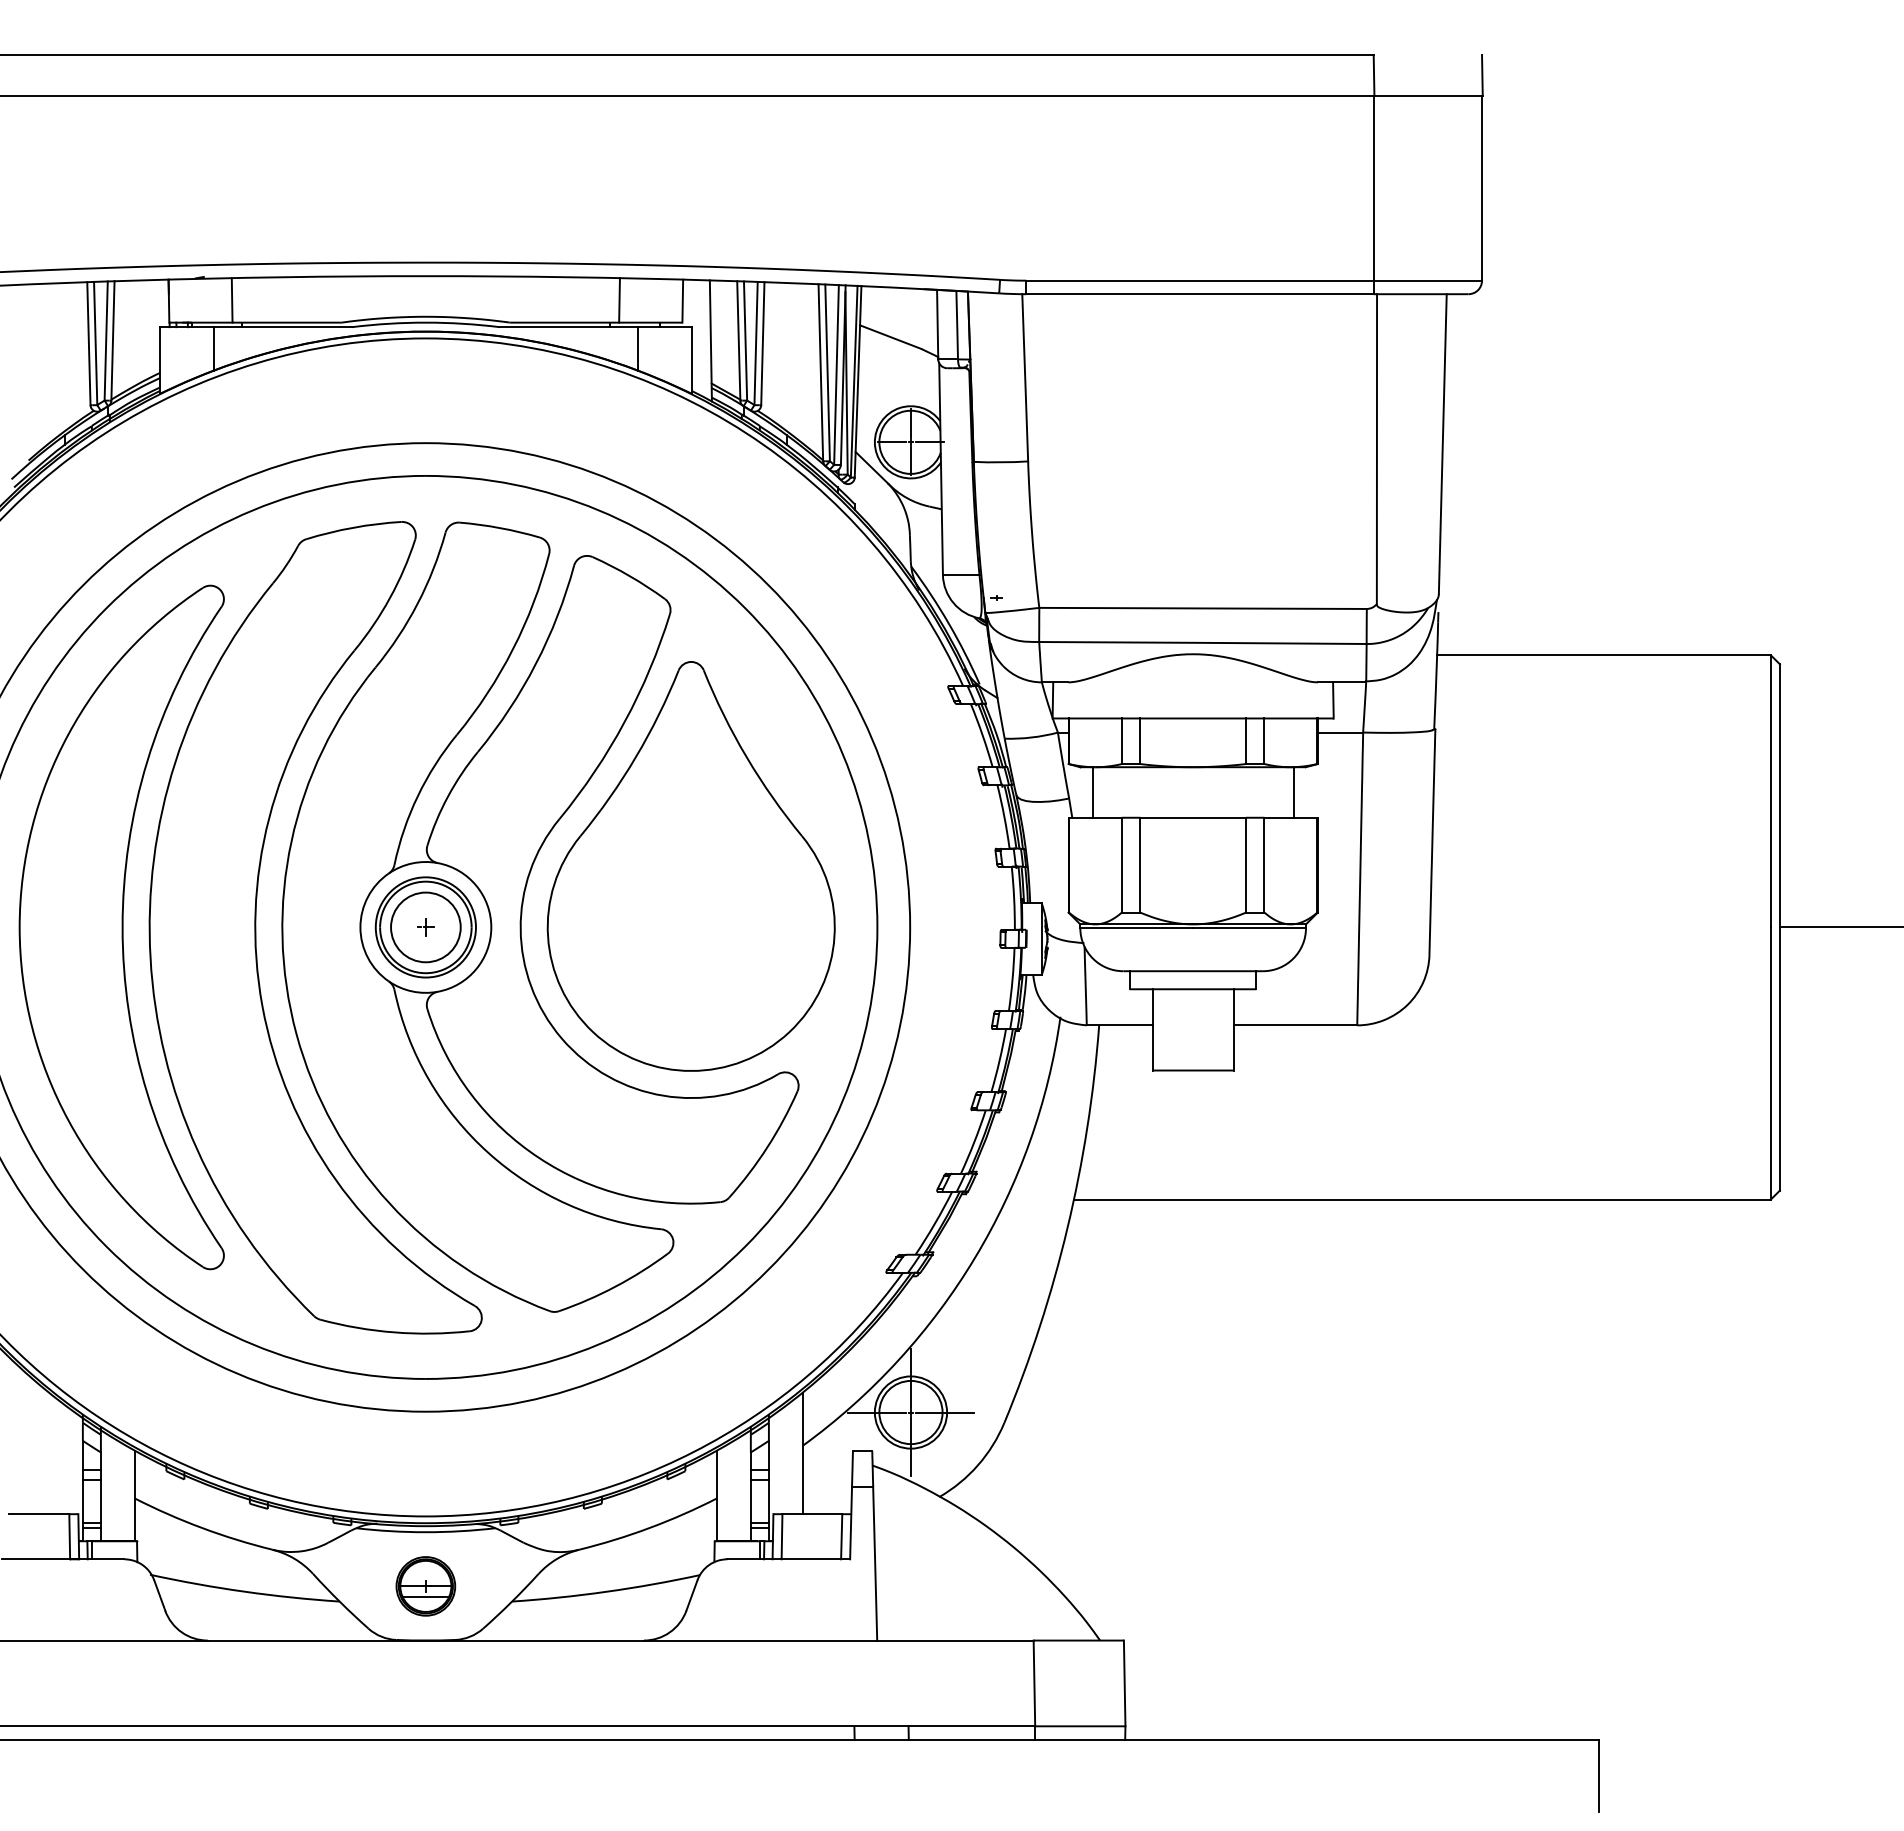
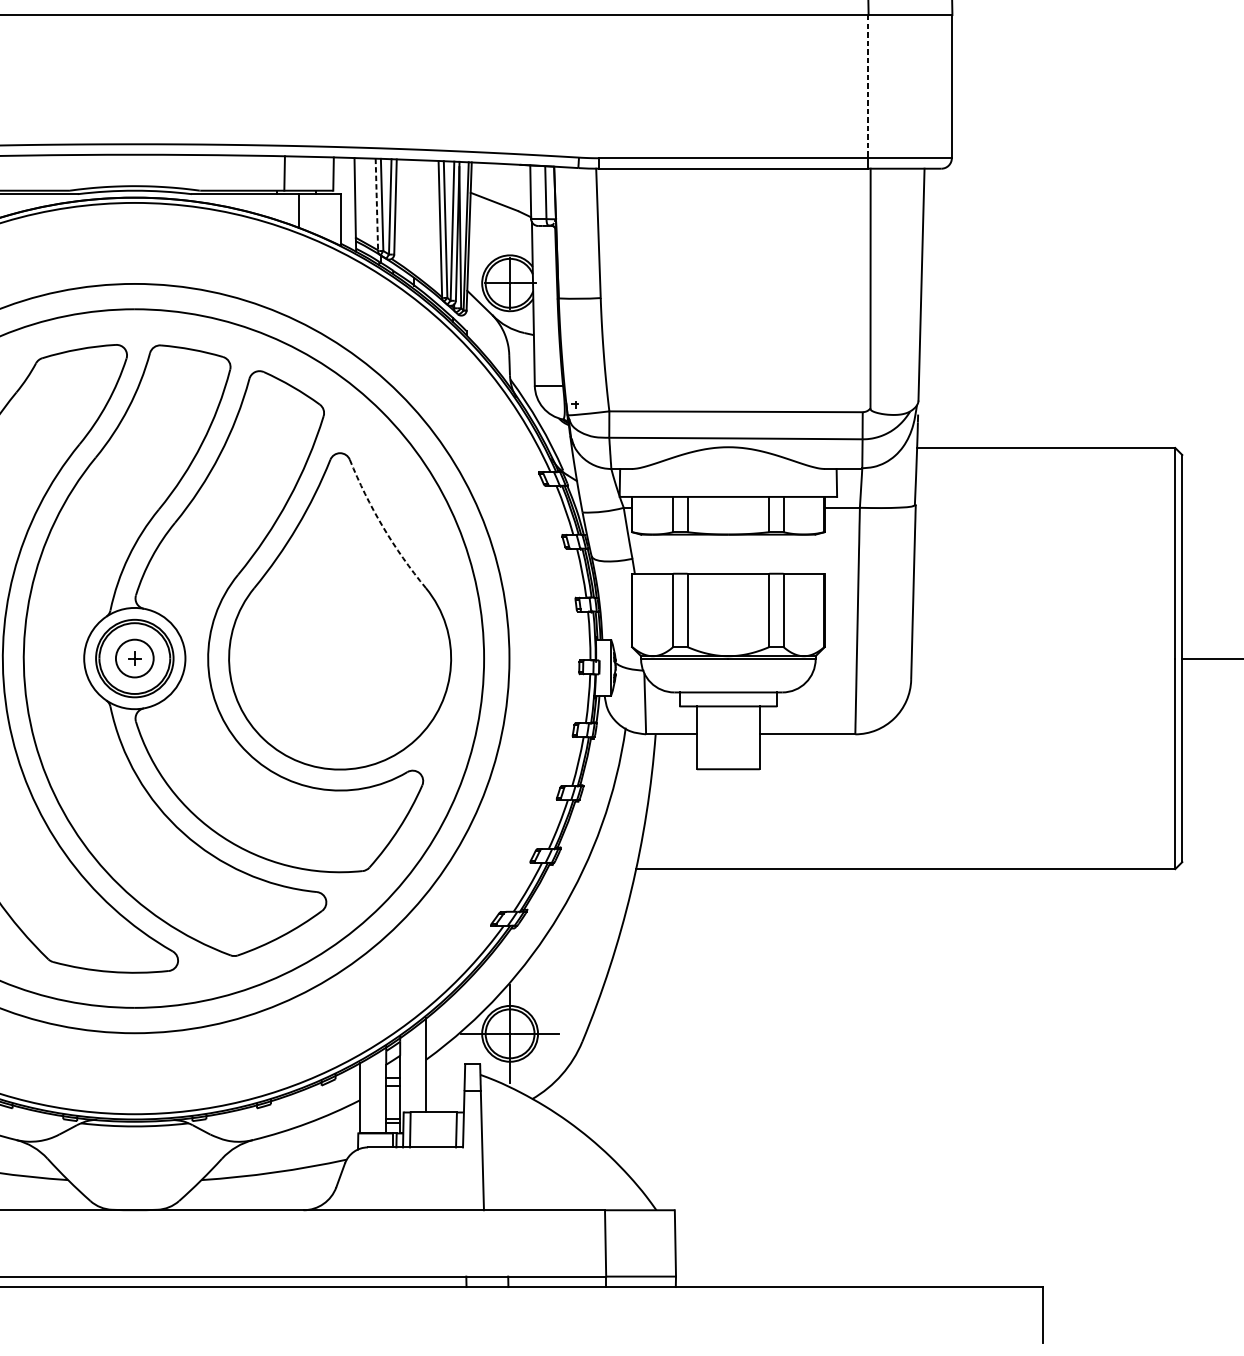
line: (1373, 188) -> (867, 86), solid -> dashed
line: (738, 340) -> (376, 204), solid -> dashed
arc: (746, 757) -> (382, 527), solid -> dashed
line: (1092, 792) -> (650, 554), removed
line: (1293, 792) -> (806, 554), removed
circle: (425, 927) -> (134, 658), size x0.7
part: (425, 1586) -> (134, 1168), removed

